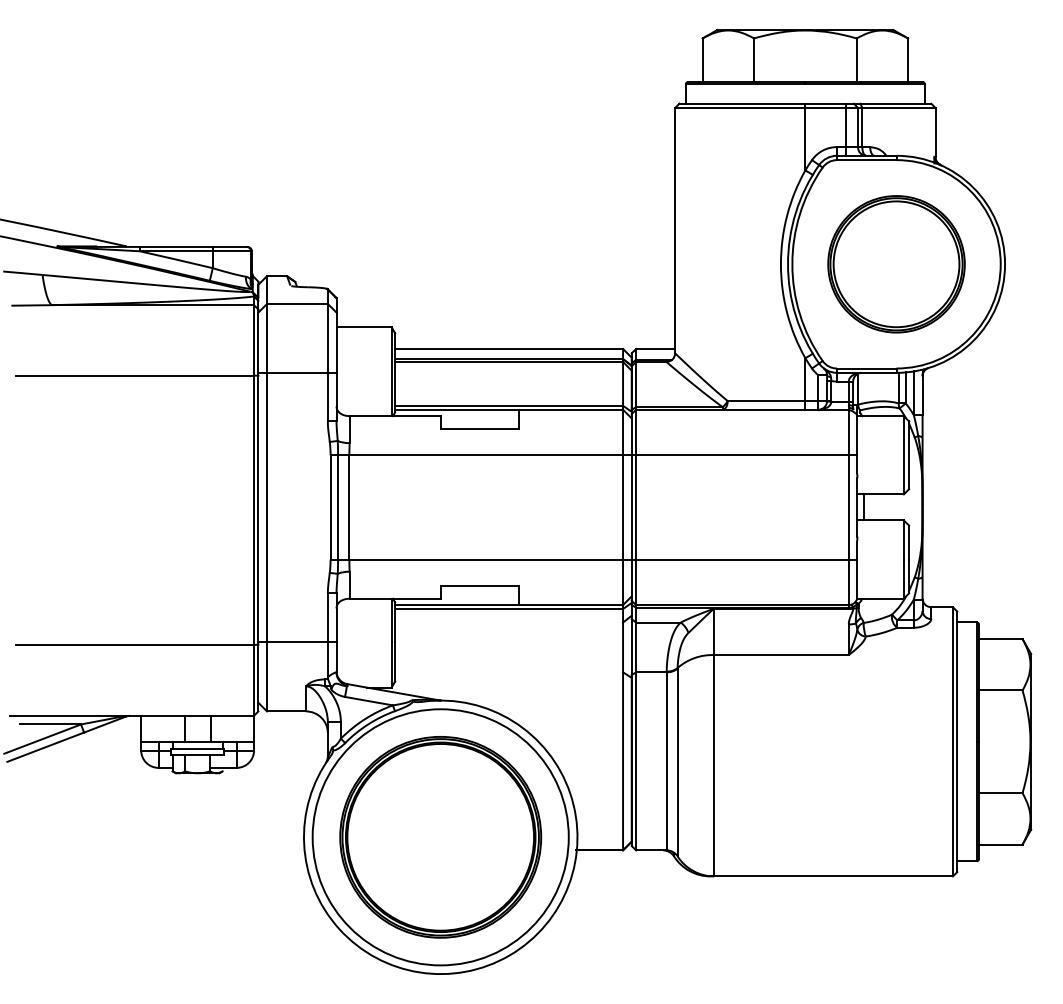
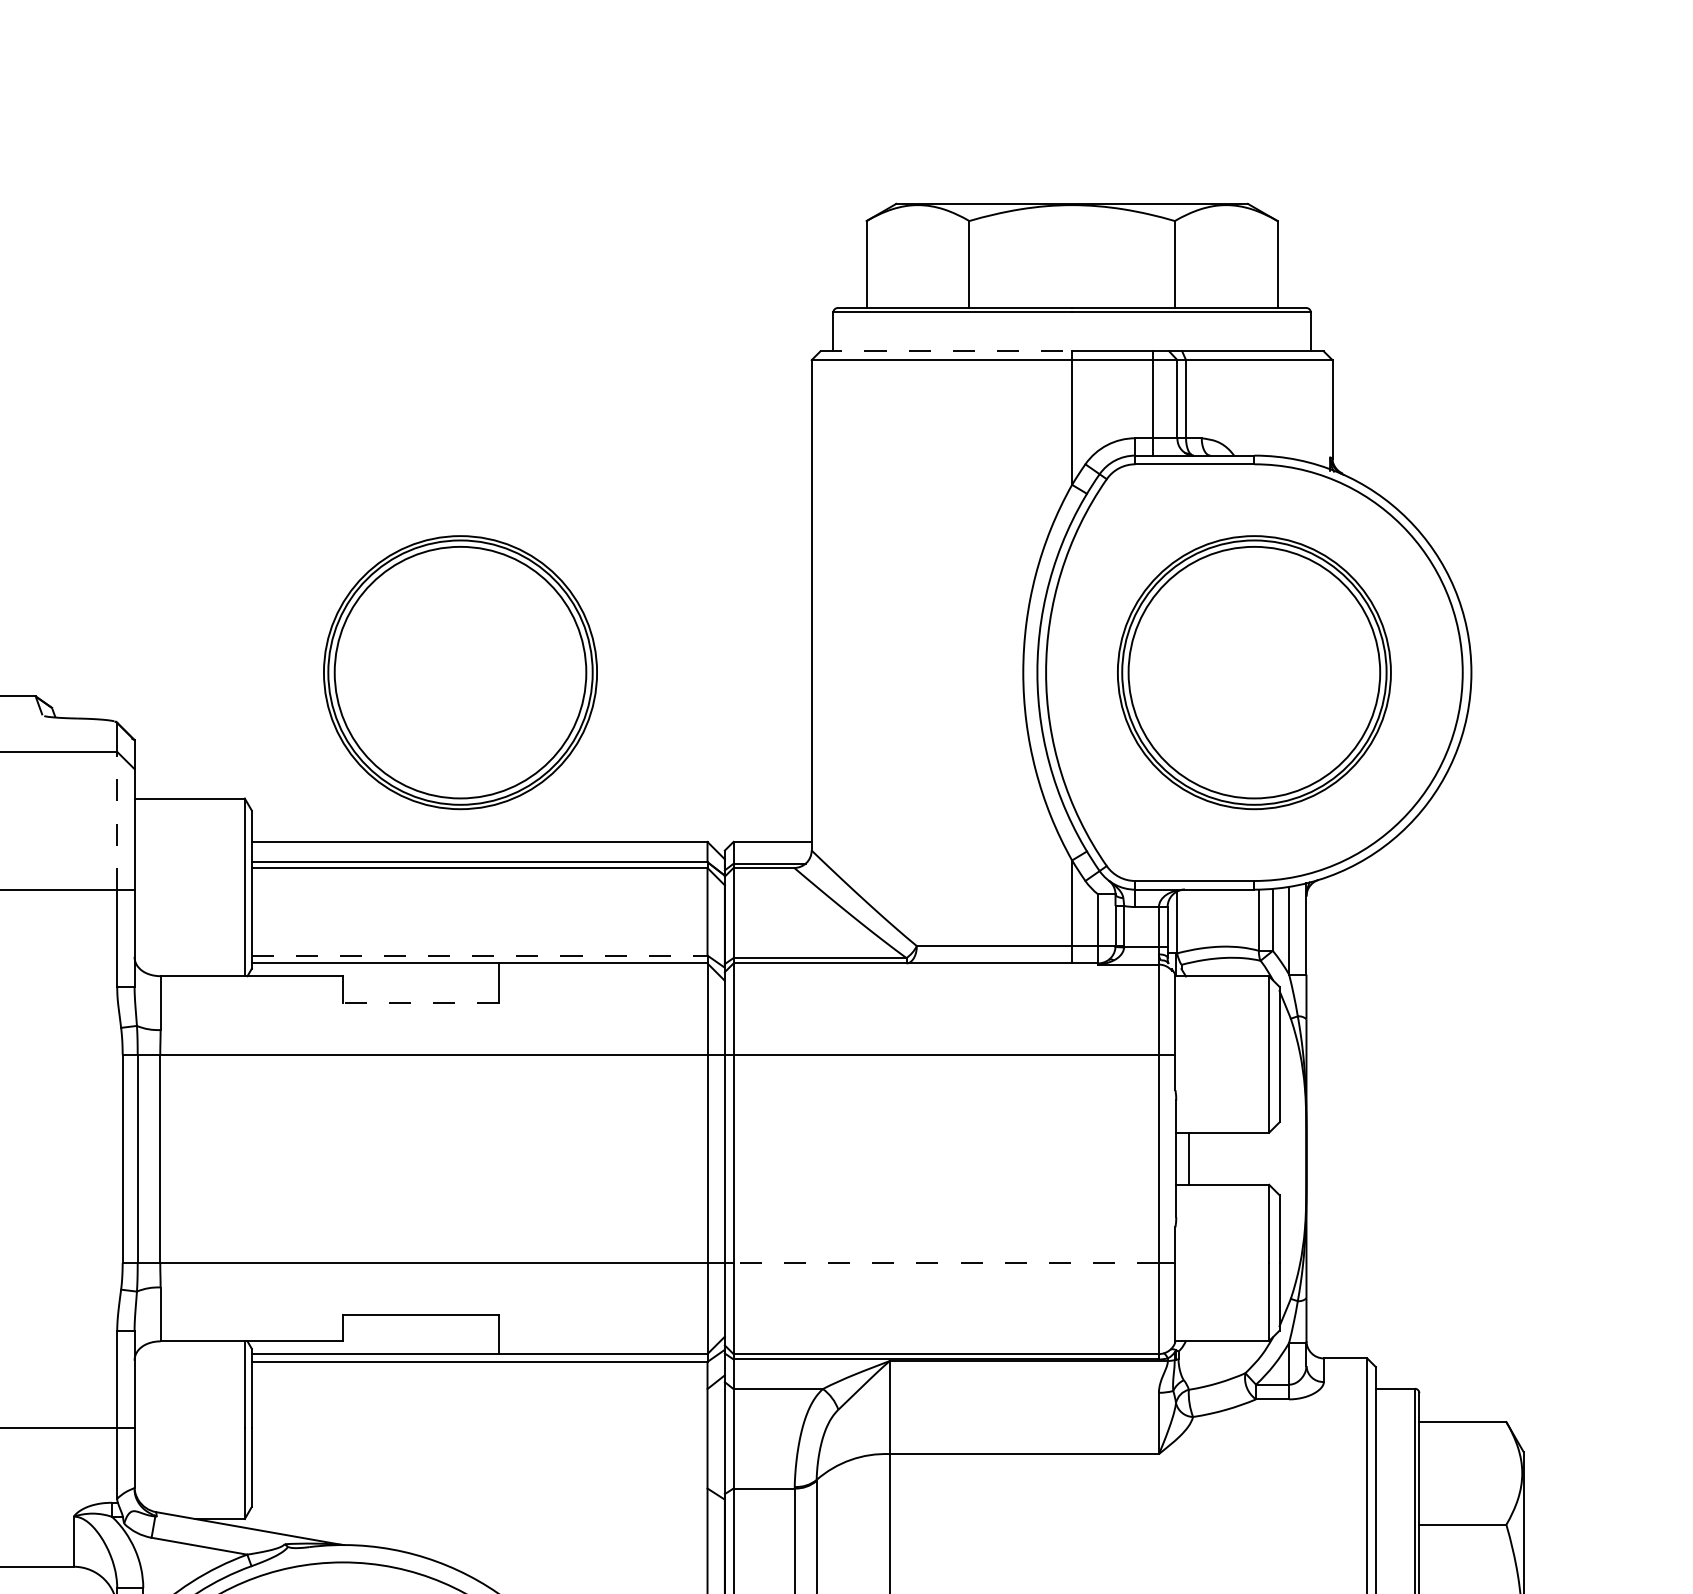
line: (742, 103) -> (946, 351), solid -> dashed
part: (499, 264) -> (460, 672), added
line: (327, 337) -> (116, 818), solid -> dashed
line: (509, 405) -> (480, 954), solid -> dashed
line: (479, 429) -> (420, 1002), solid -> dashed
line: (741, 559) -> (944, 1262), solid -> dashed

